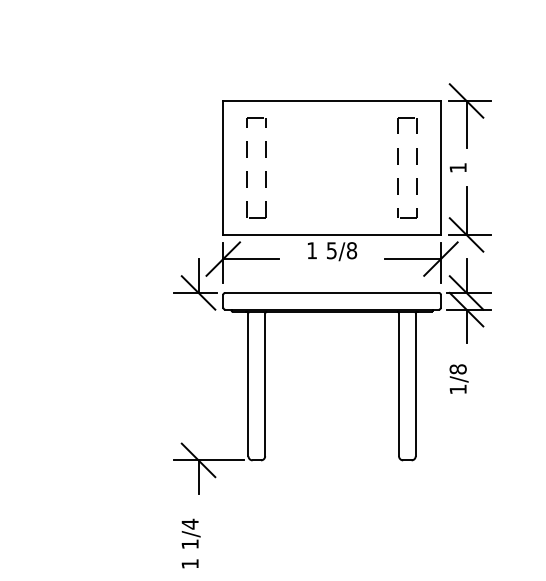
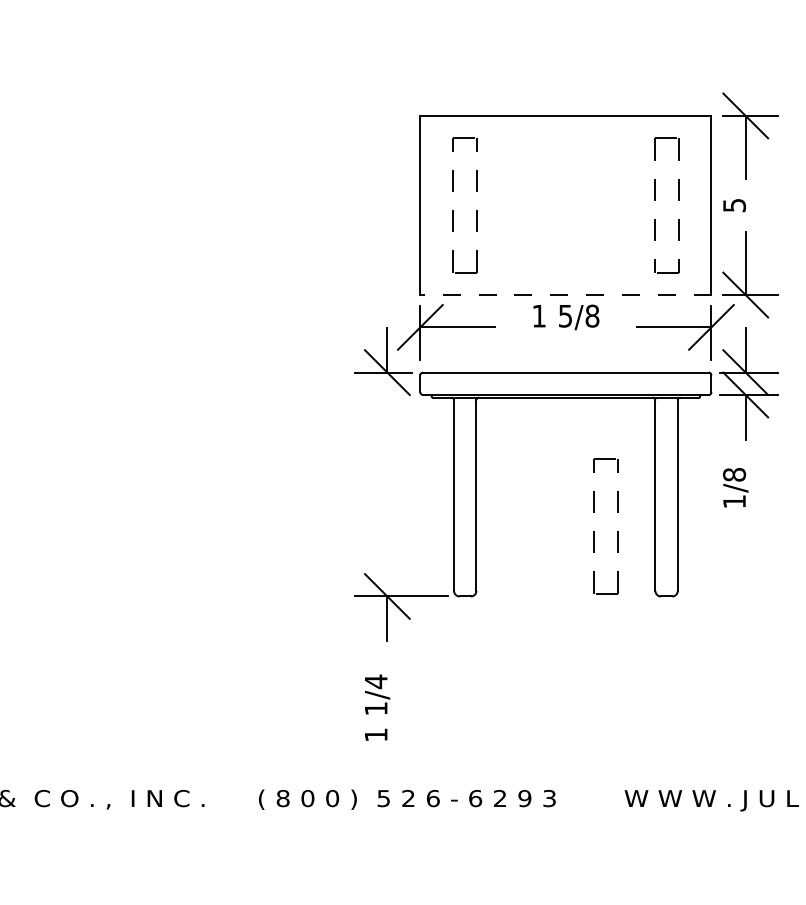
text: (458, 167) -> (734, 205), 1 -> 5
line: (331, 235) -> (565, 295), solid -> dashed
part: (353, 411) -> (594, 531), added

